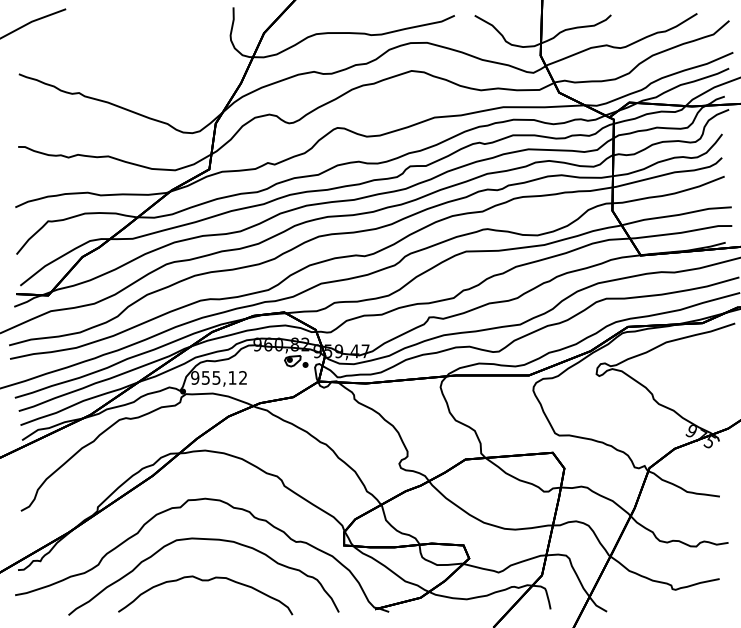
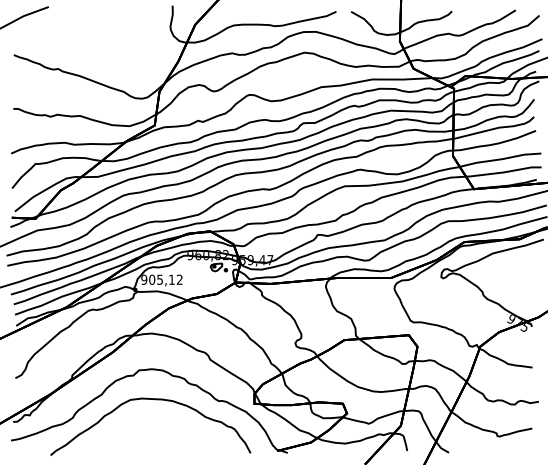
text: (206, 377) -> (152, 279), 955,12 -> 905,12
curve: (204, 581) -> (151, 430), removed

